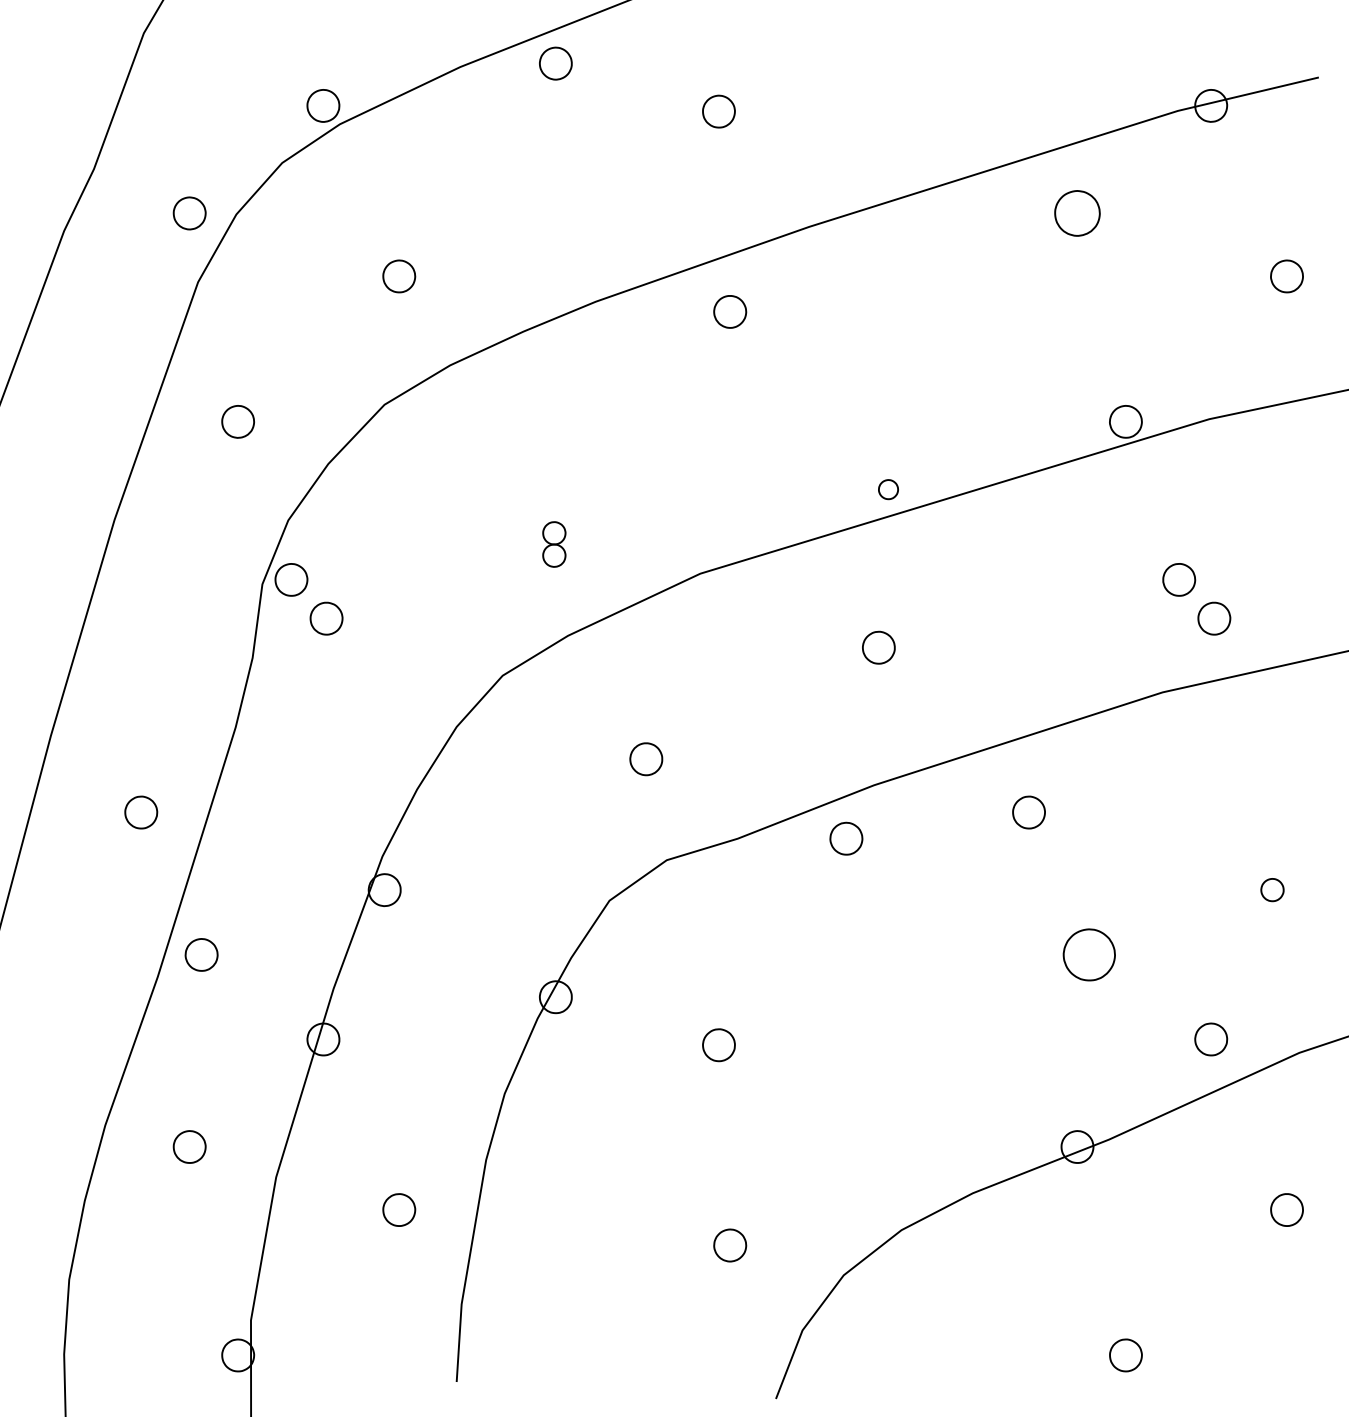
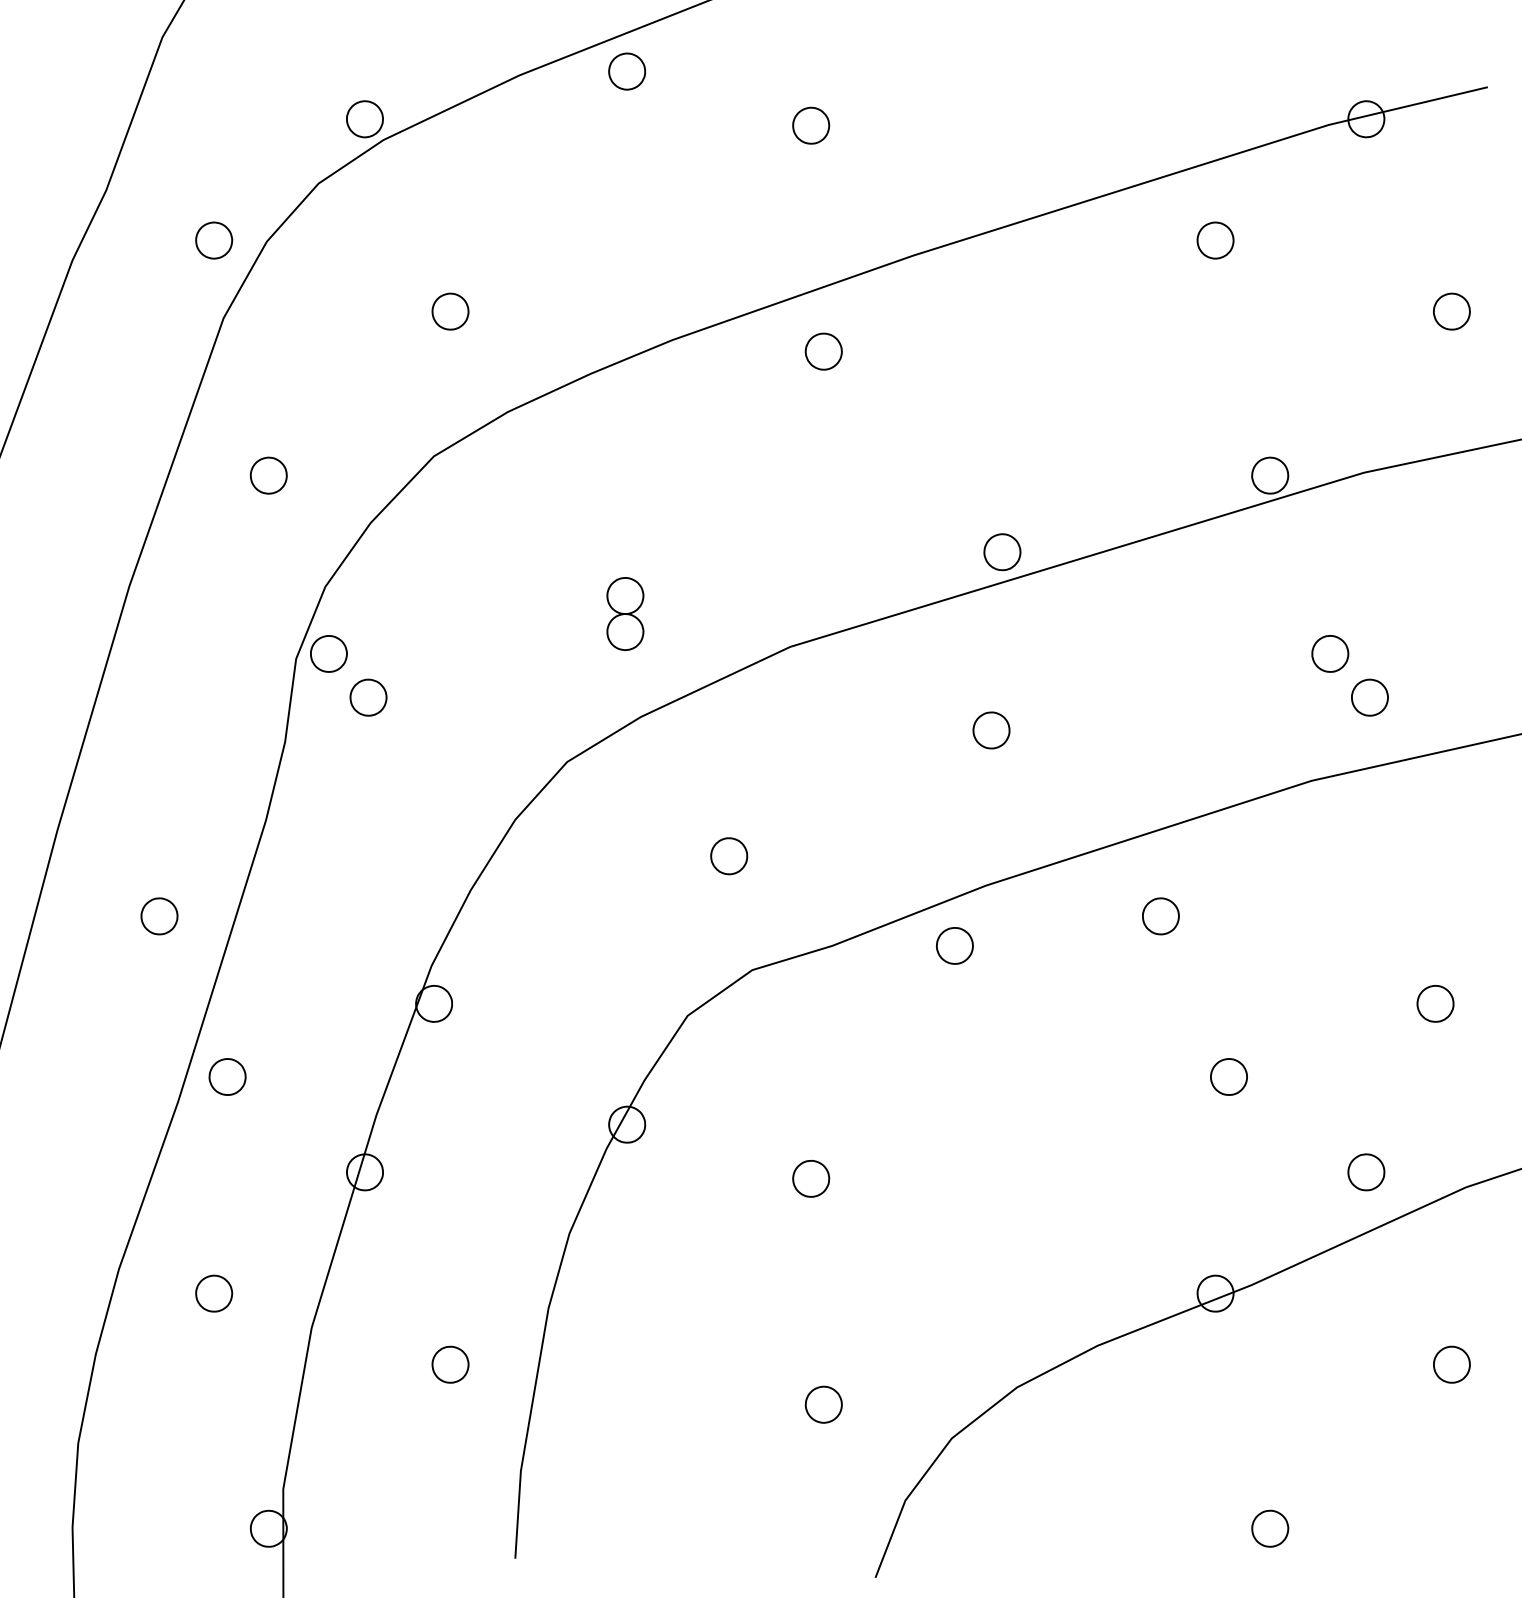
part: (1077, 213) -> (1215, 240), size x0.71
part: (888, 489) -> (1002, 551), size x1.67
part: (554, 544) -> (625, 614), size x1.43
part: (1272, 889) -> (1435, 1003), size x1.43
part: (1089, 954) -> (1229, 1076), size x0.62

